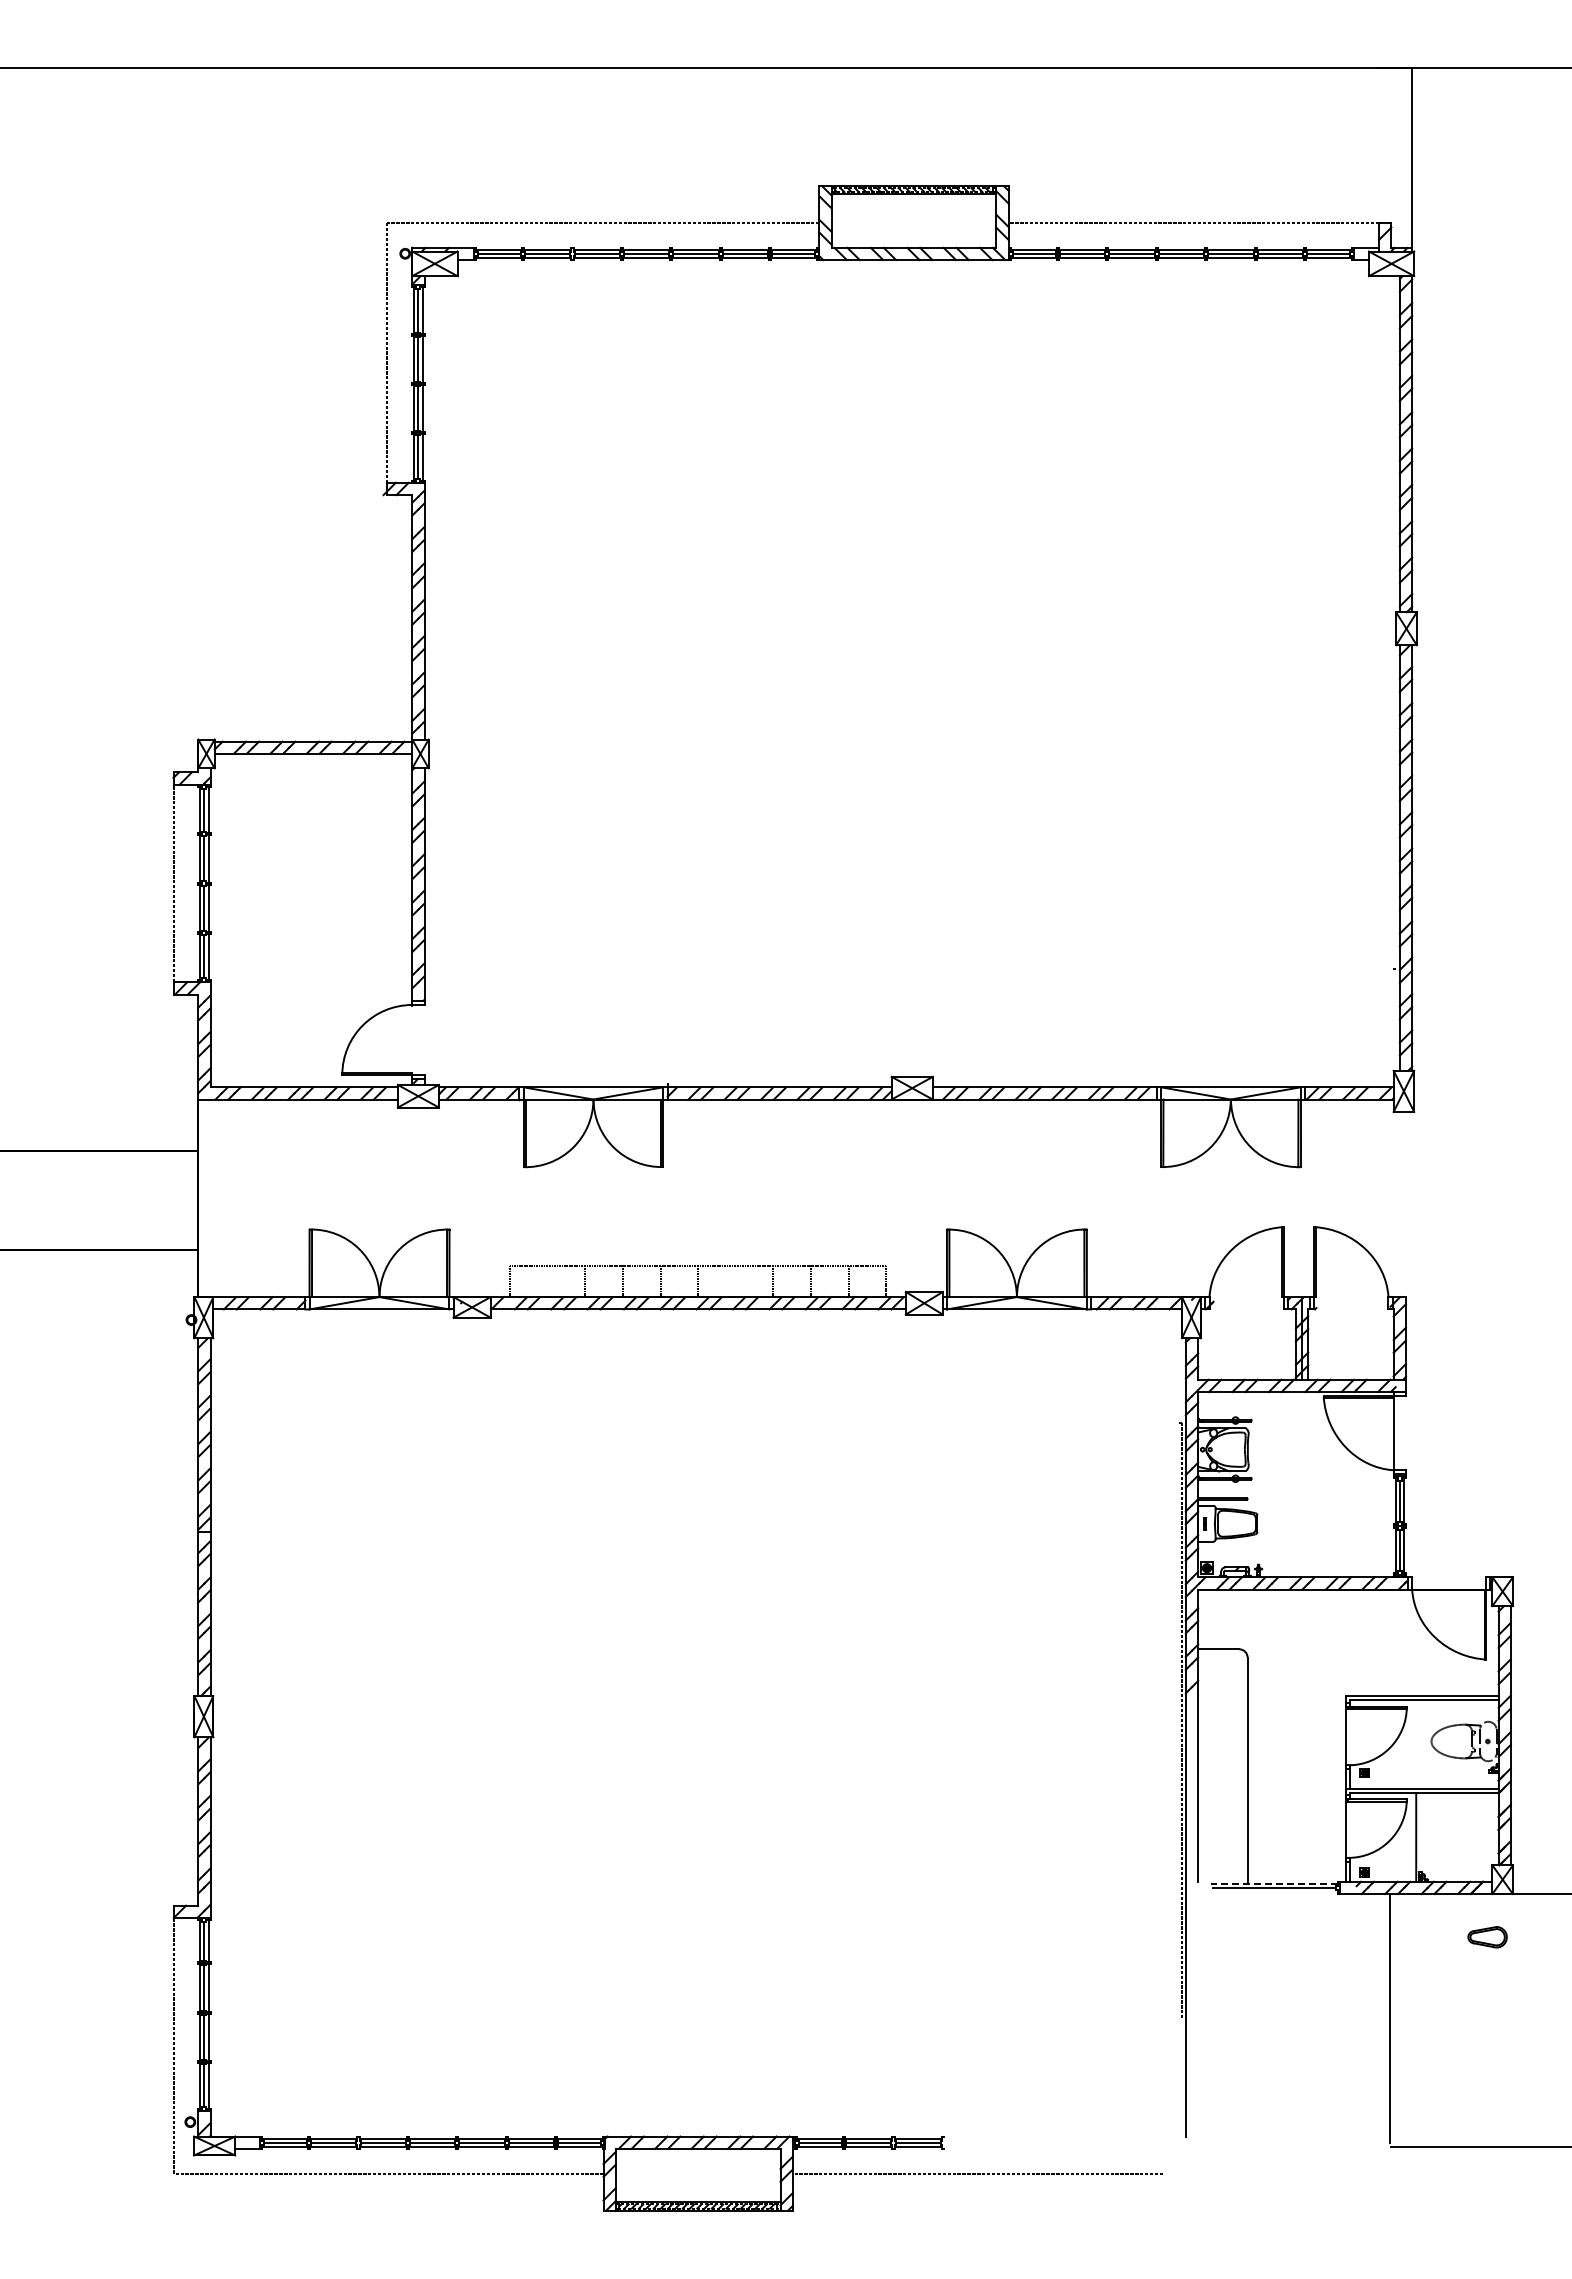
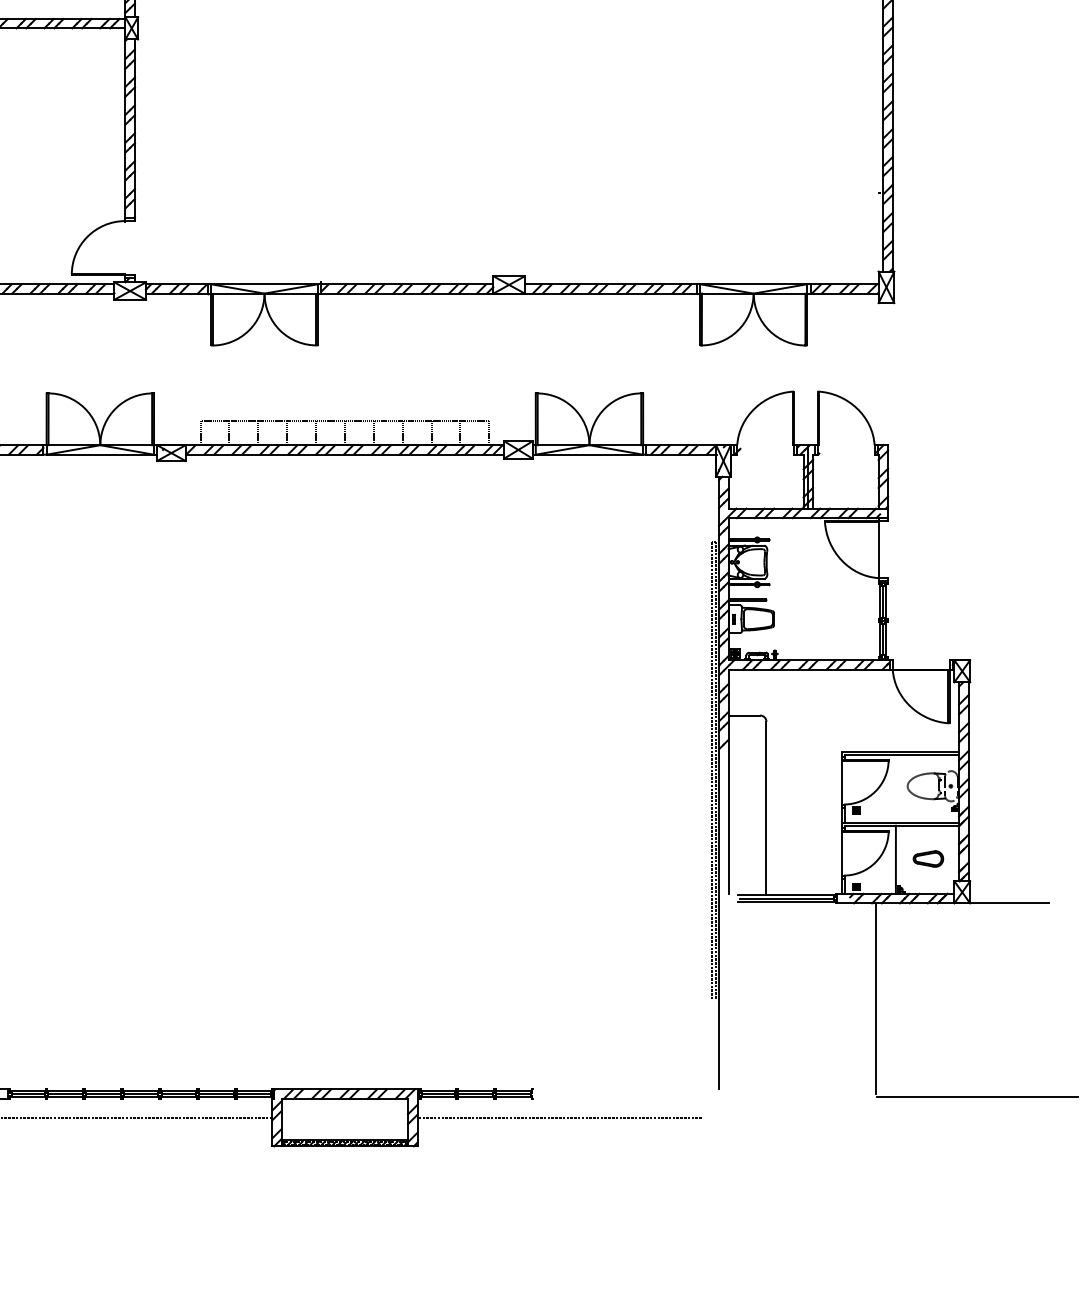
line: (547, 1281) -> (229, 433), added
line: (735, 1281) -> (373, 433), added
line: (1177, 1720) -> (712, 770), added
line: (1274, 1883) -> (787, 895), dashed -> solid
line: (1273, 1892) -> (786, 902), added
part: (1487, 1937) -> (928, 859), moved

